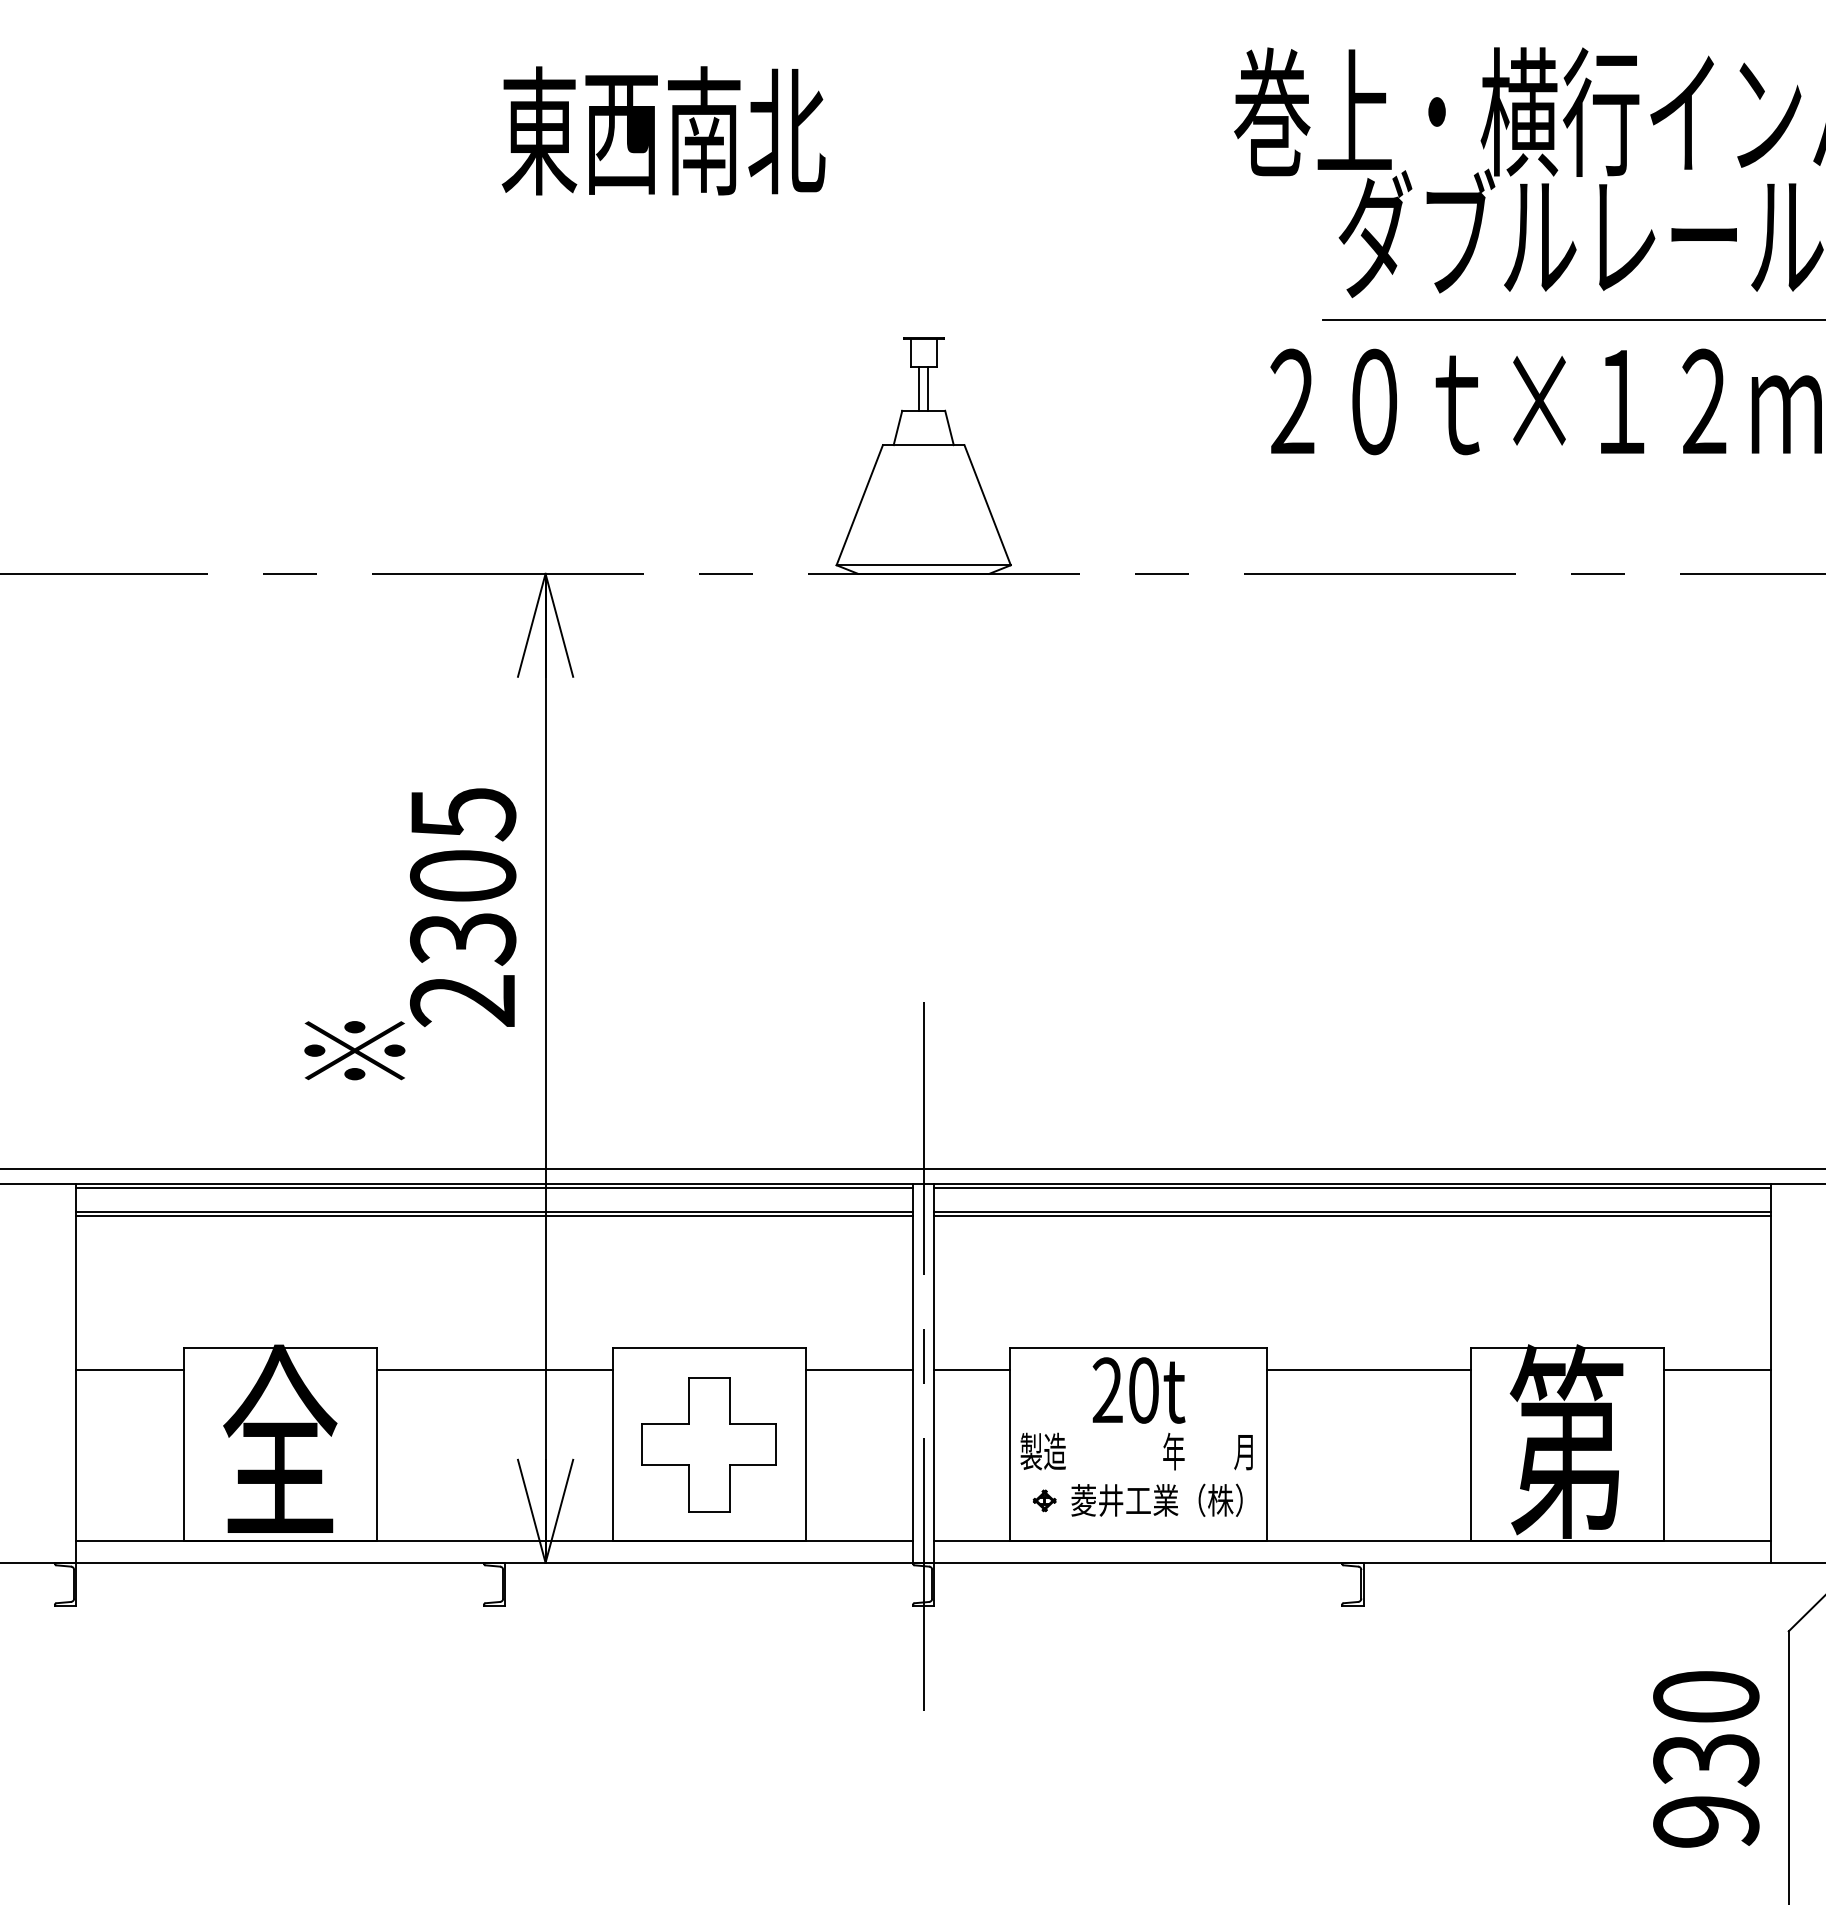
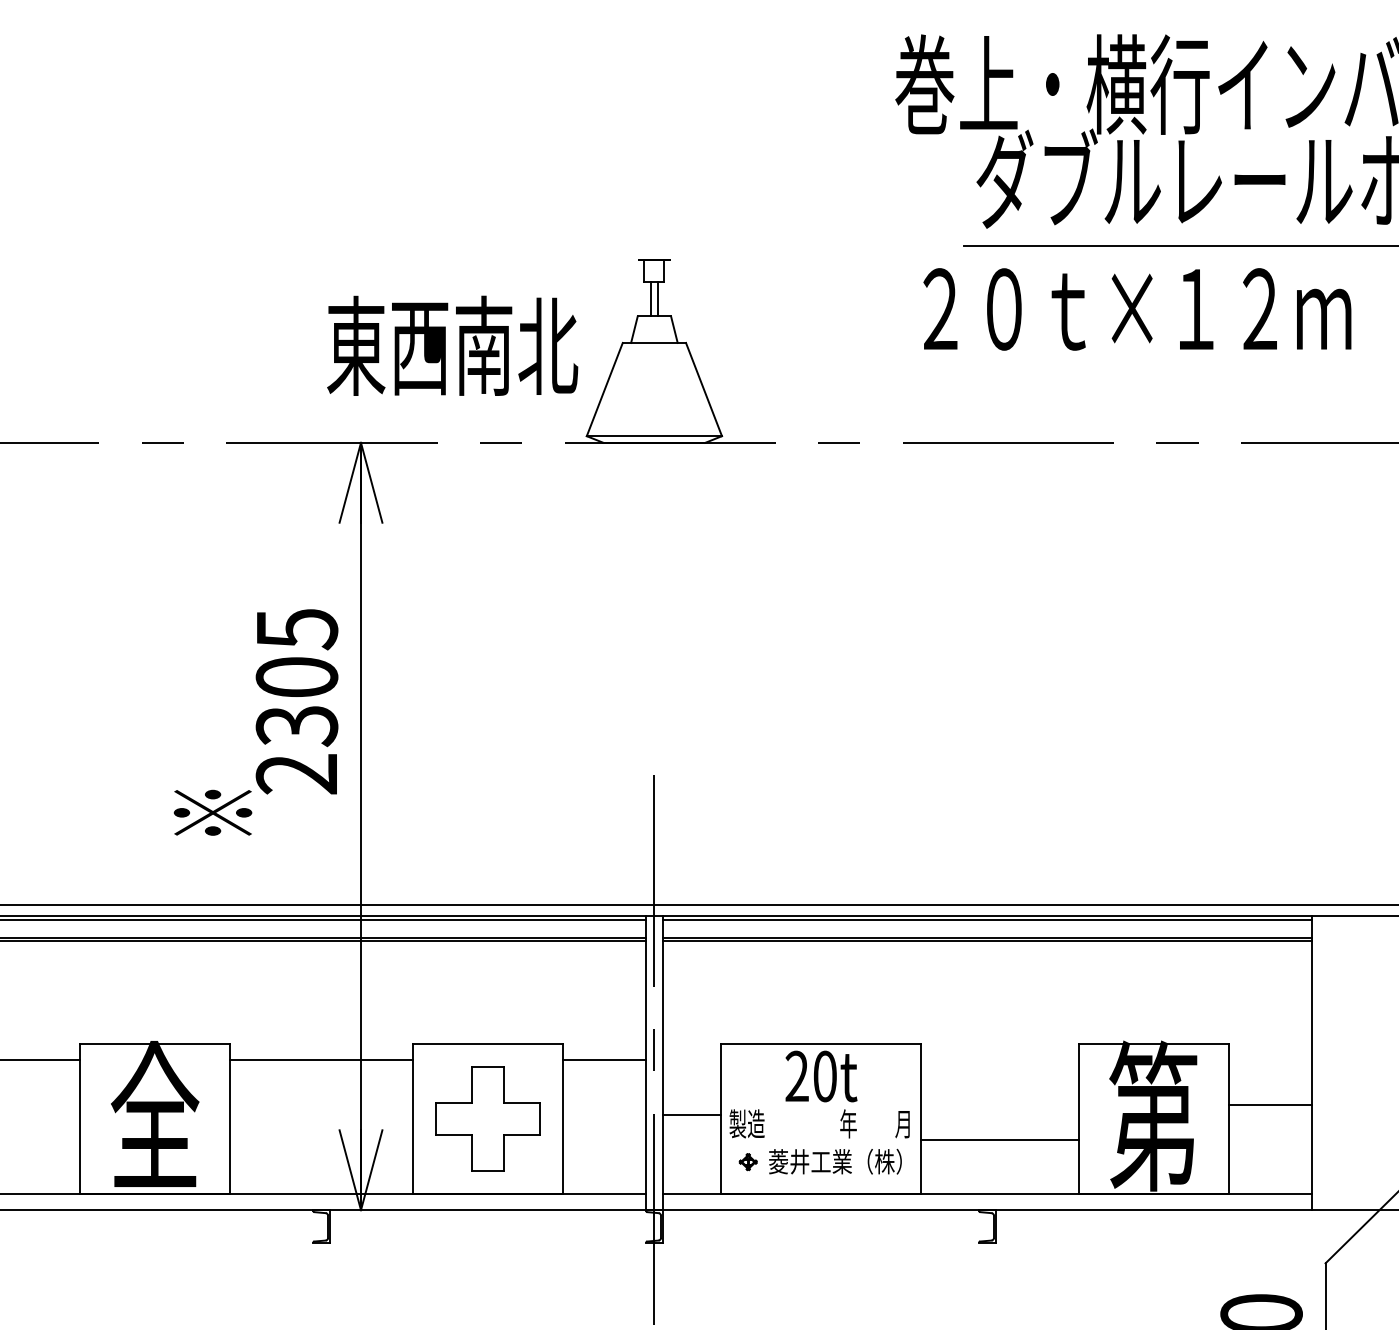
text: (663, 130) -> (452, 345), moved
line: (971, 1369) -> (691, 1115), moved
line: (1368, 1369) -> (999, 1140), moved
line: (1717, 1369) -> (1270, 1105), moved

